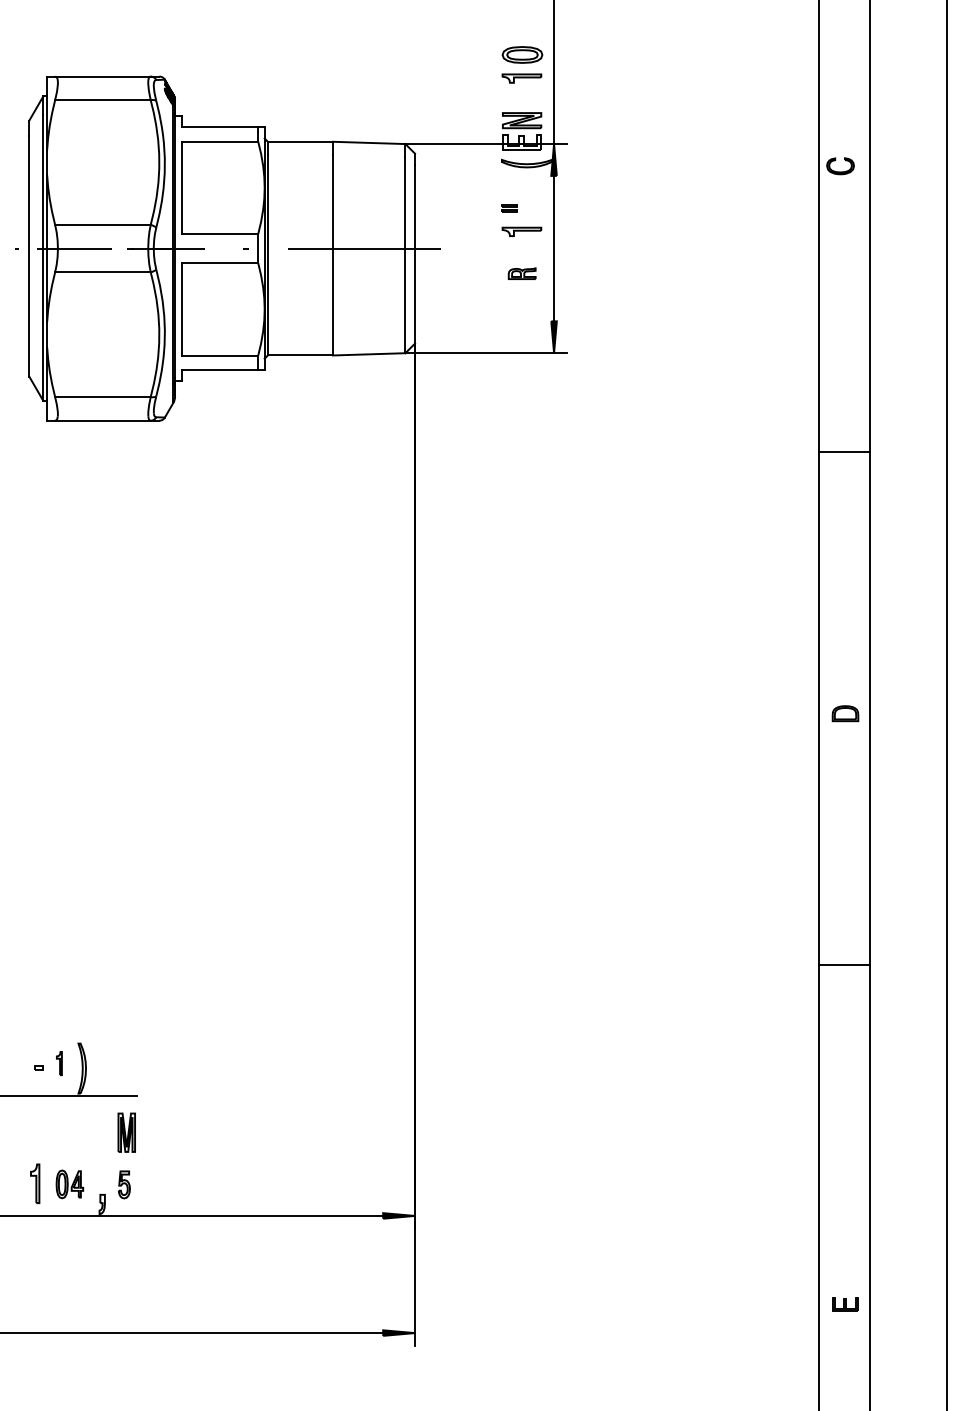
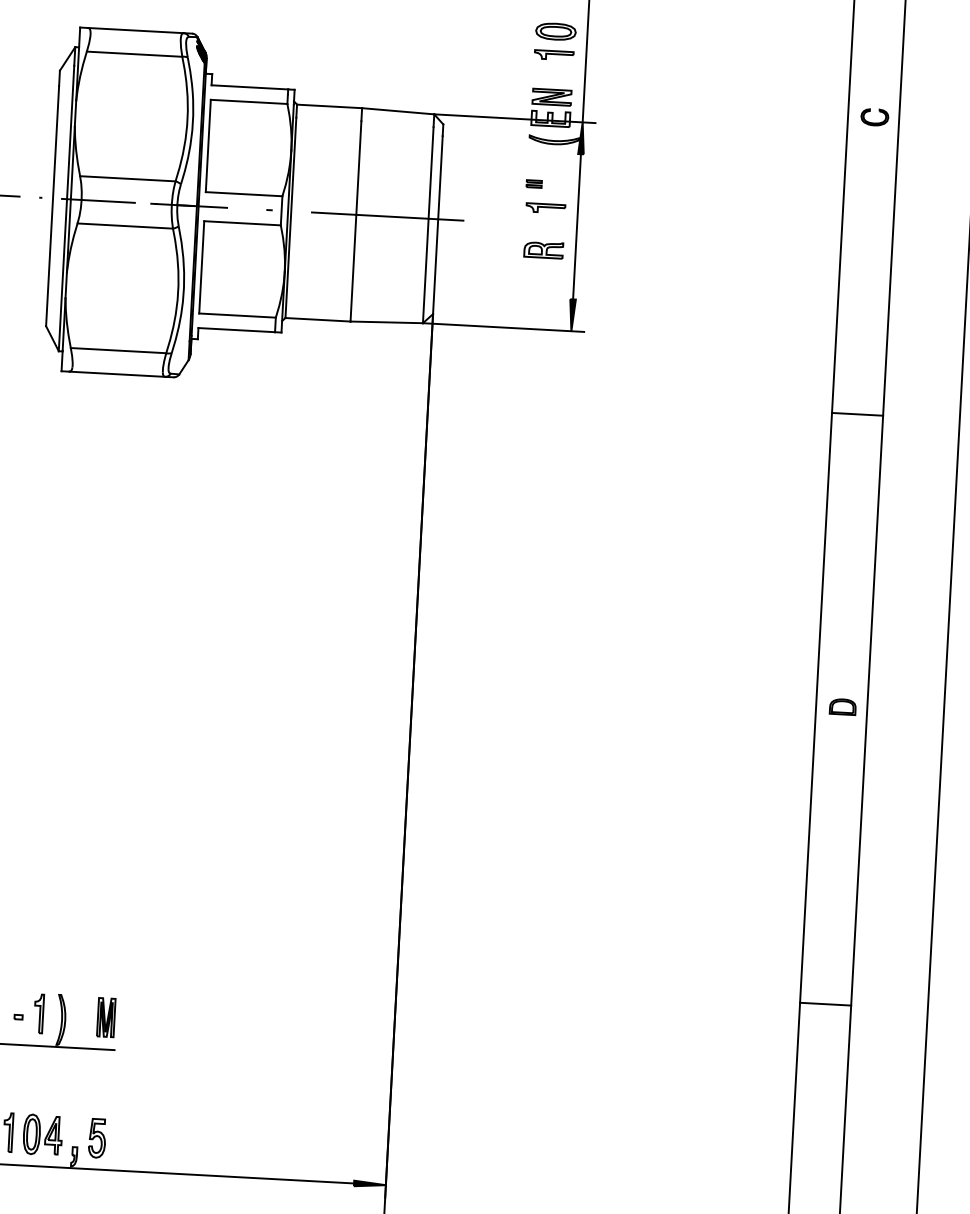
part: (840, 166) -> (874, 117), moved
part: (522, 273) -> (544, 249), size x1.43
line: (843, 451) -> (856, 414), moved
line: (843, 965) -> (824, 1004), moved
part: (59, 1063) -> (39, 1013), size x1.67
part: (126, 1132) -> (106, 1017), moved
part: (69, 1184) -> (42, 1135), size x1.43
part: (124, 1184) -> (97, 1138), size x1.43

